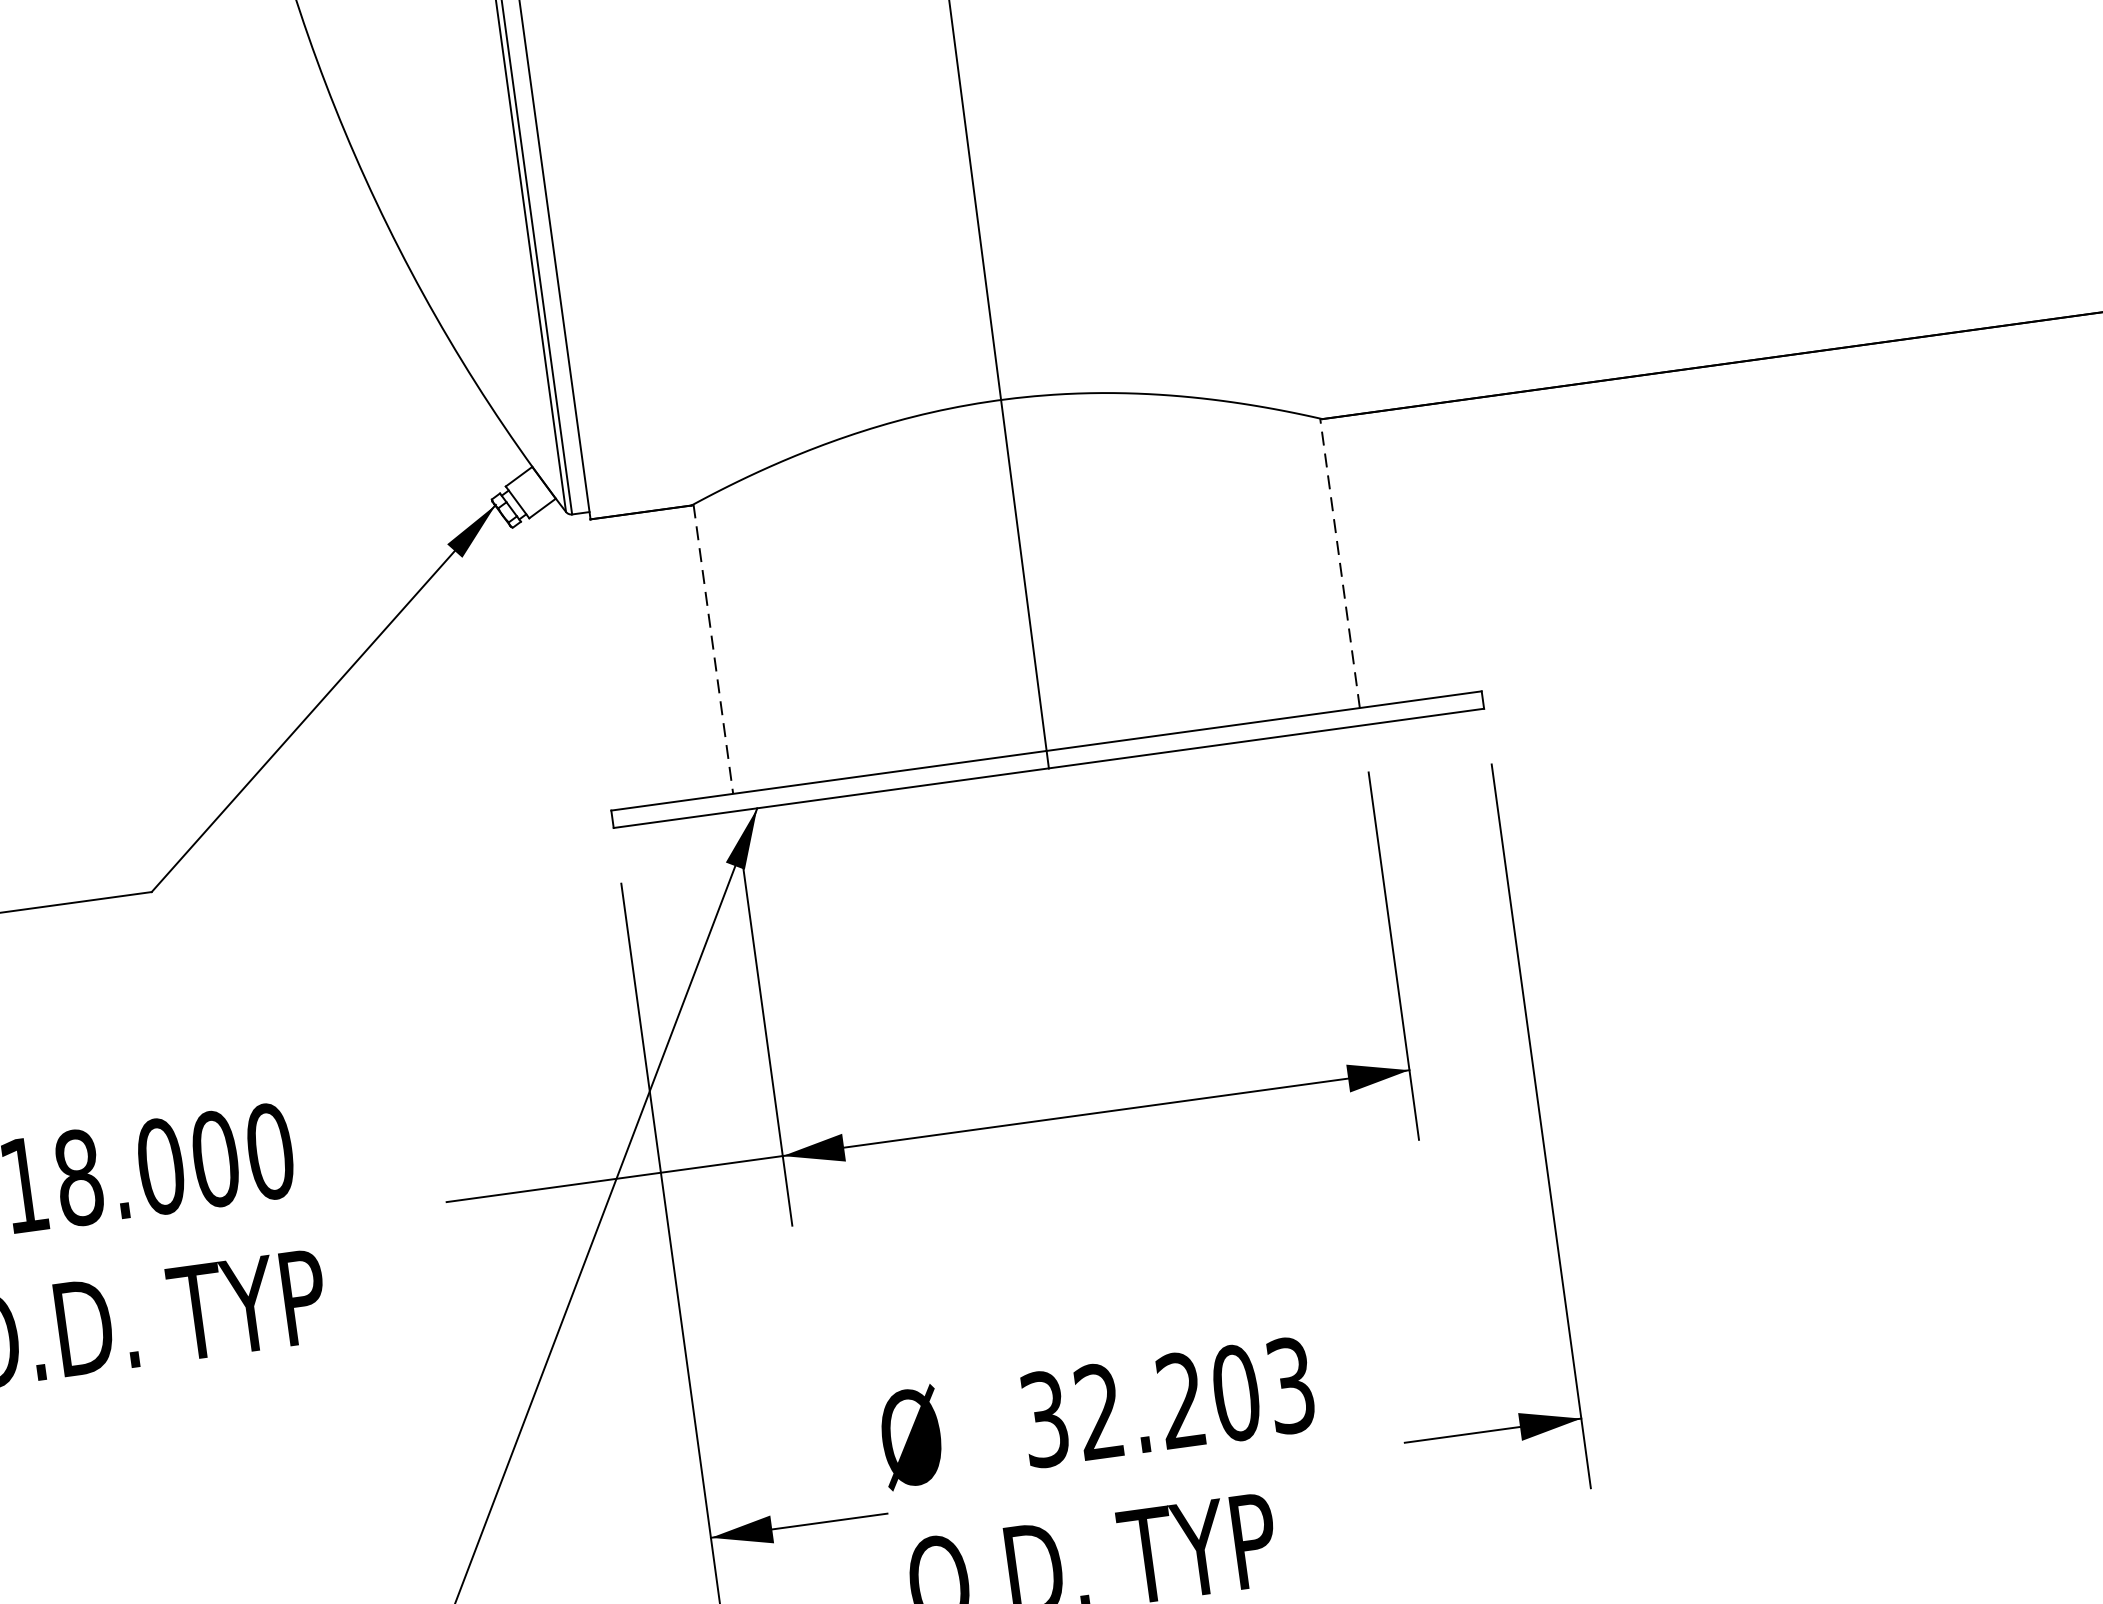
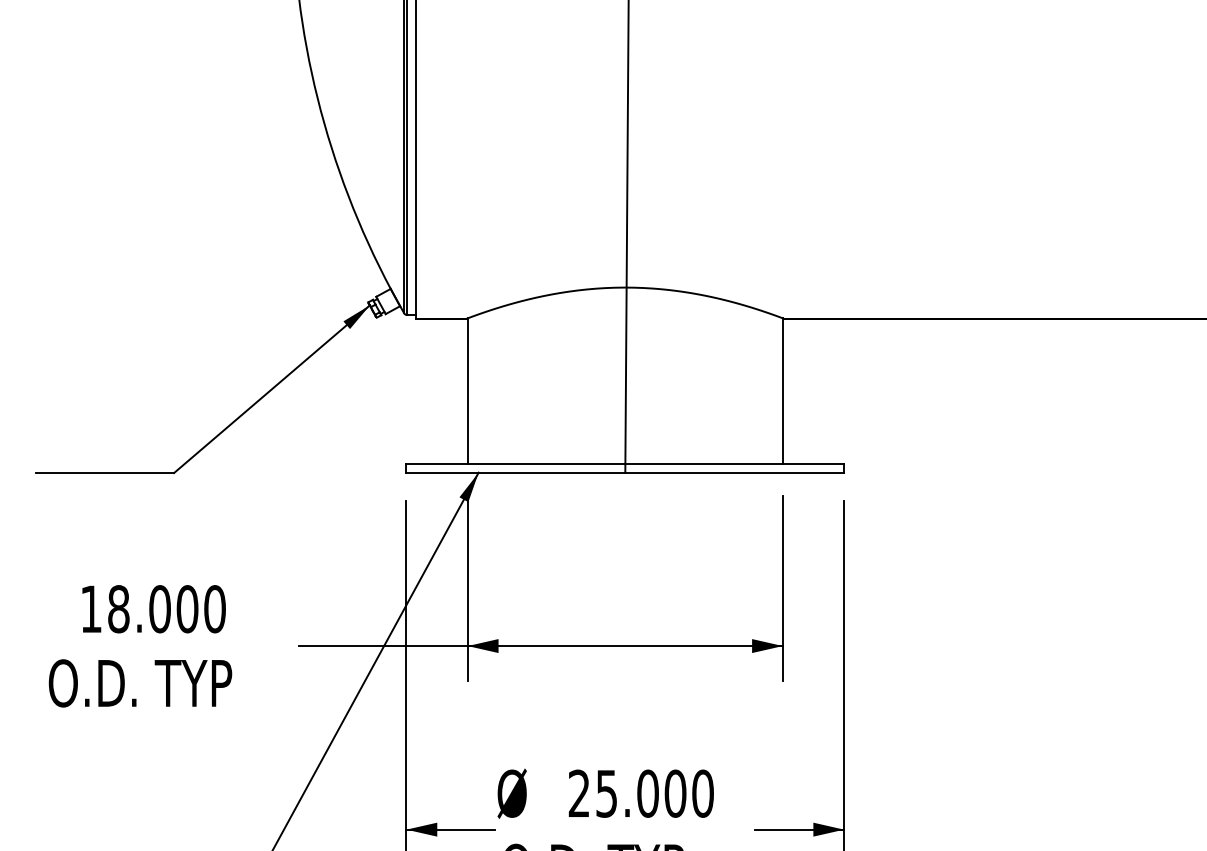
line: (1339, 564) -> (782, 391), dashed -> solid
line: (712, 649) -> (467, 391), dashed -> solid
text: (1166, 1402) -> (640, 793), 32.203 -> 25.000

